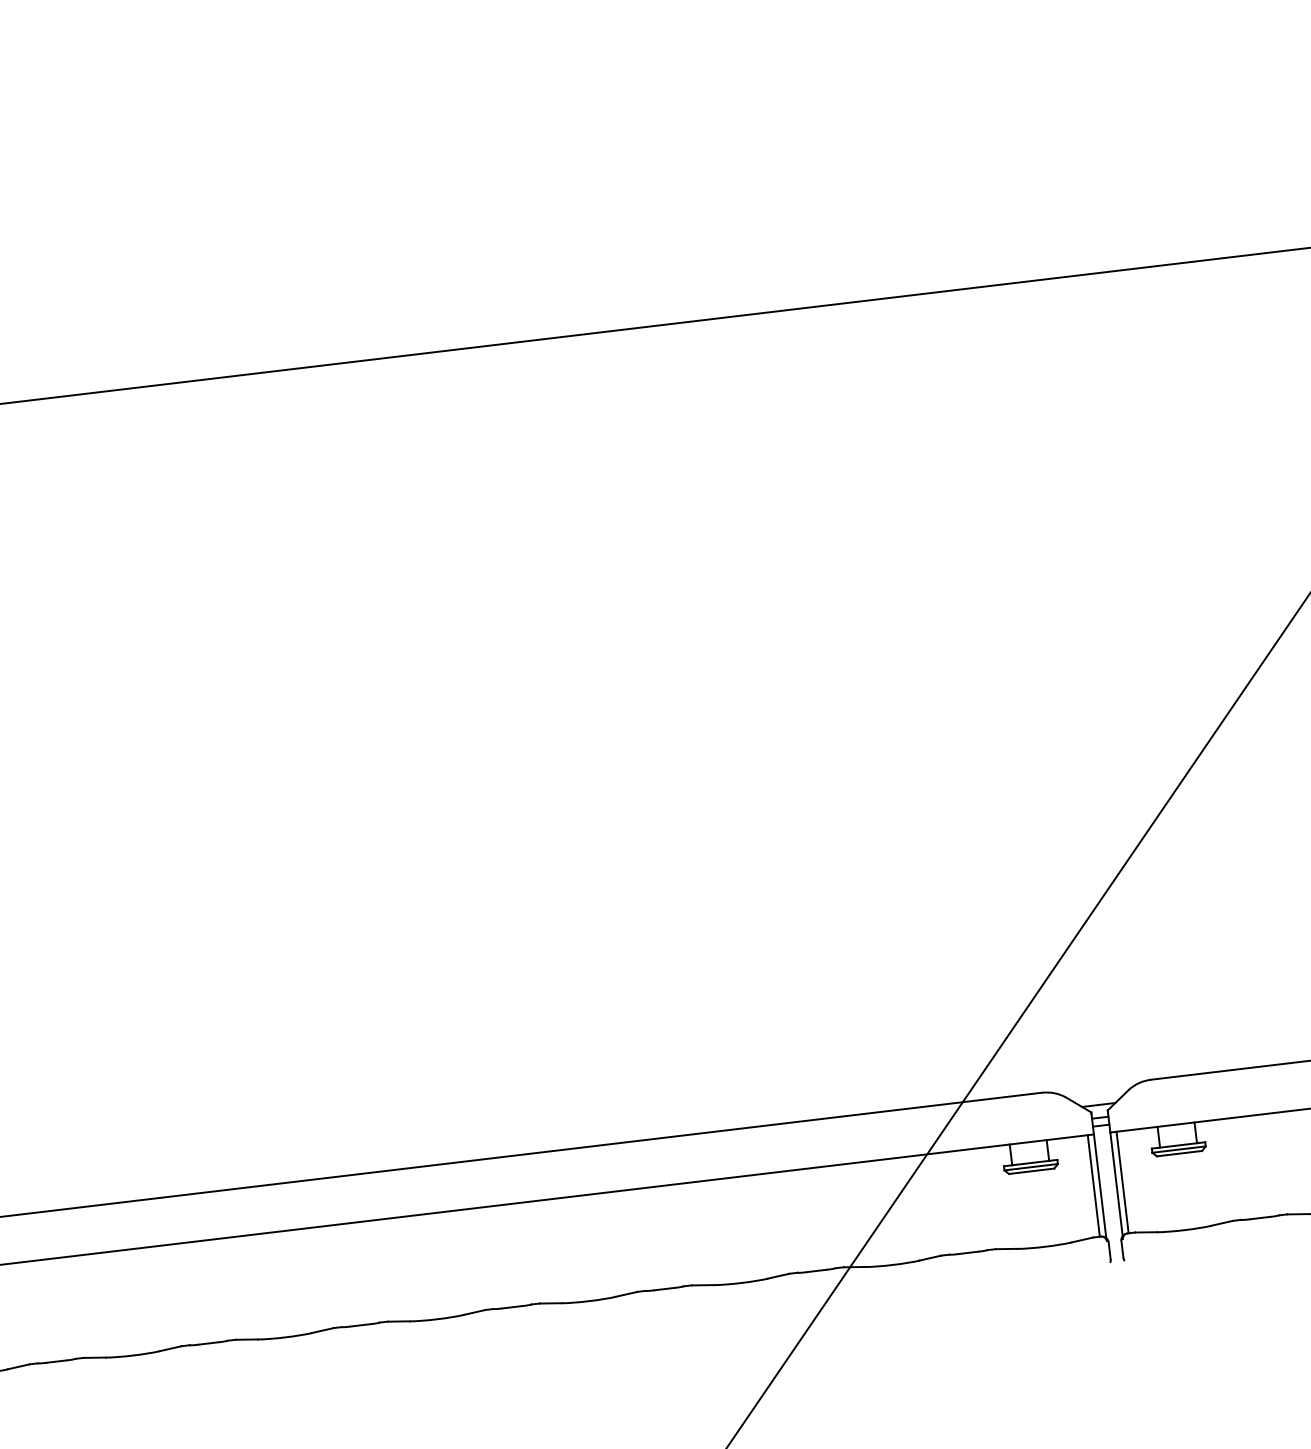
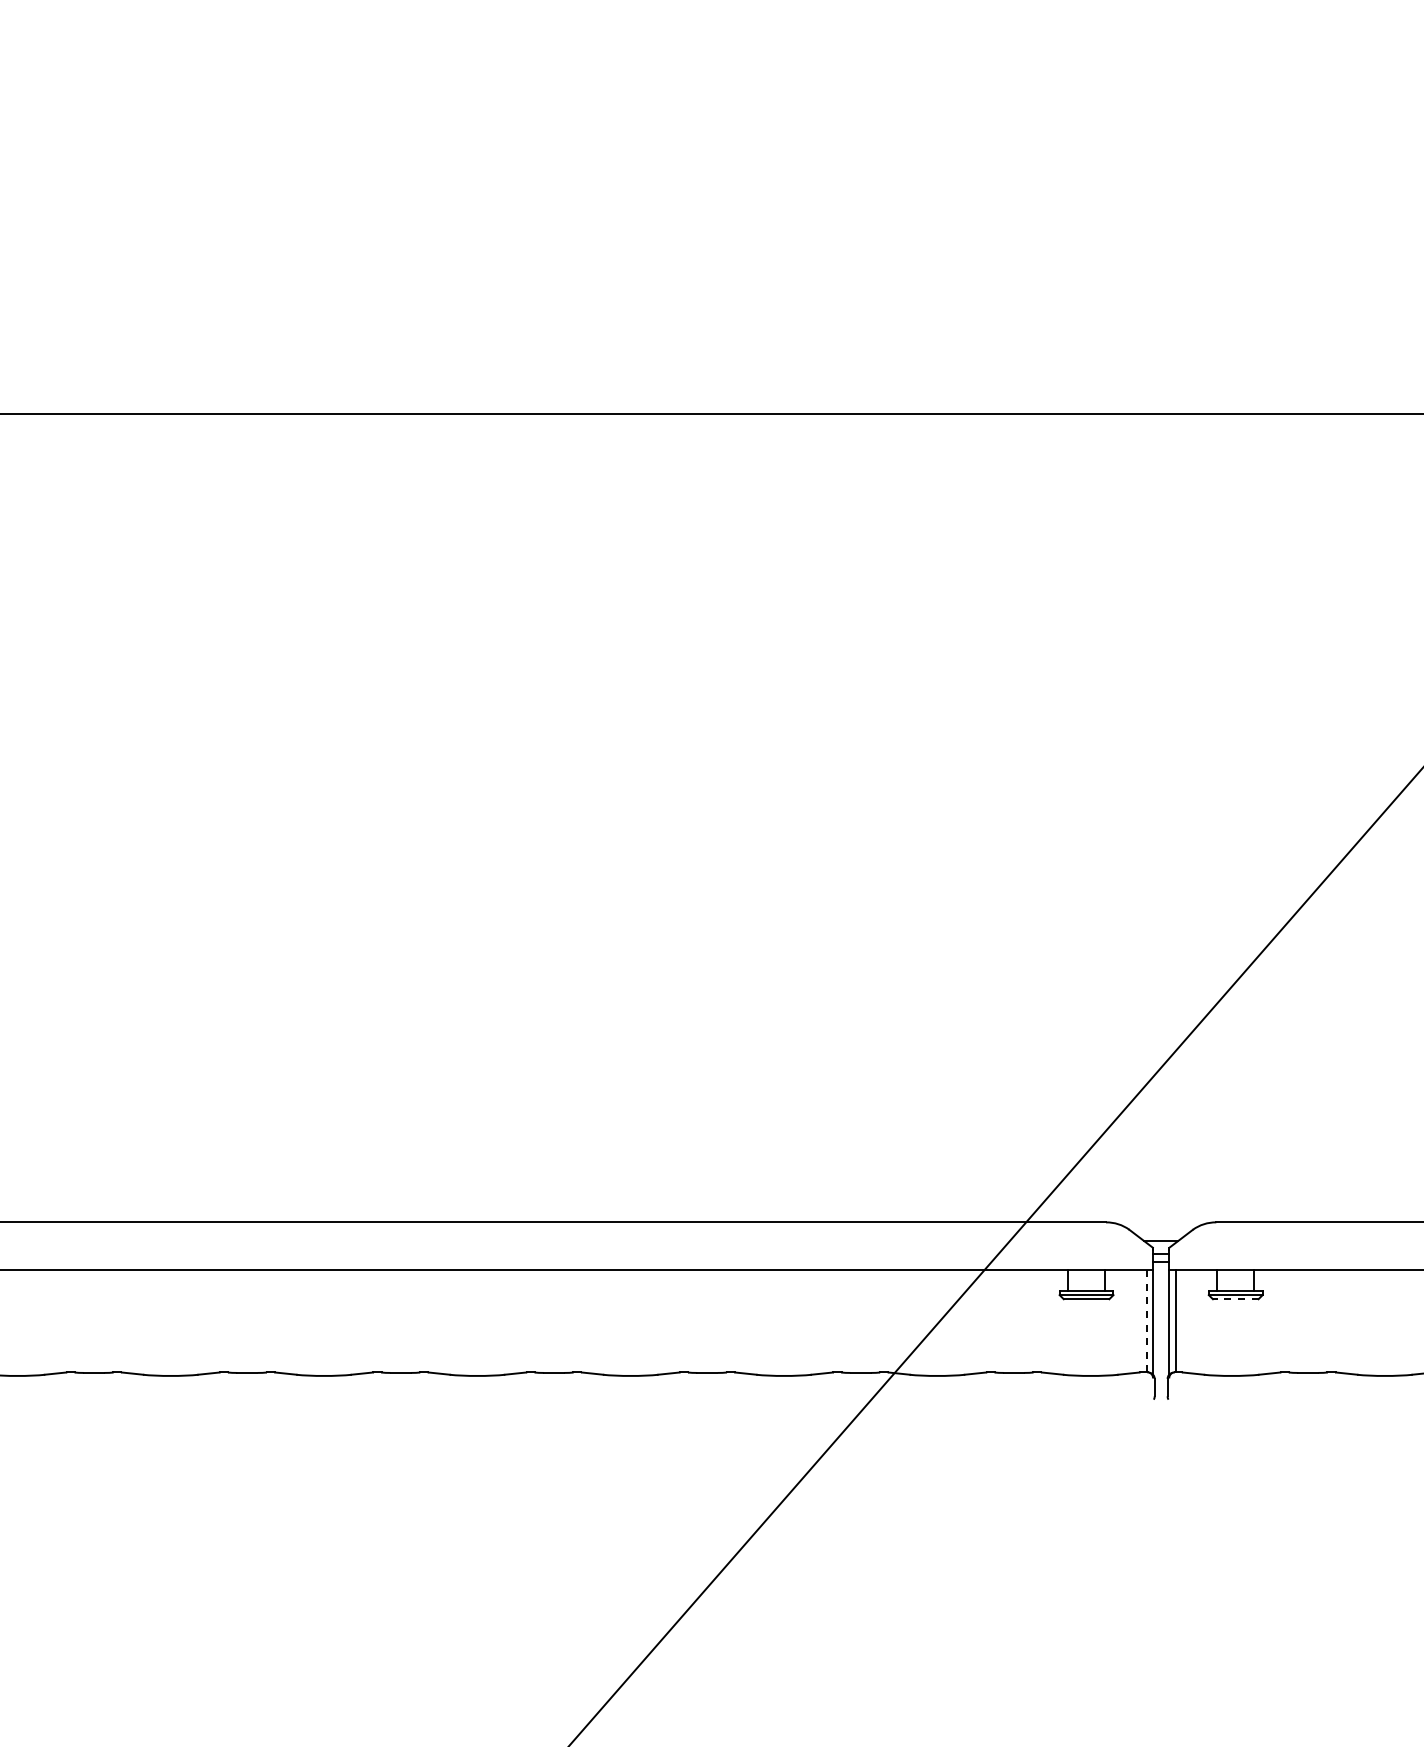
line: (1179, 1153) -> (1235, 1299), solid -> dashed
line: (1093, 1185) -> (1146, 1320), solid -> dashed

